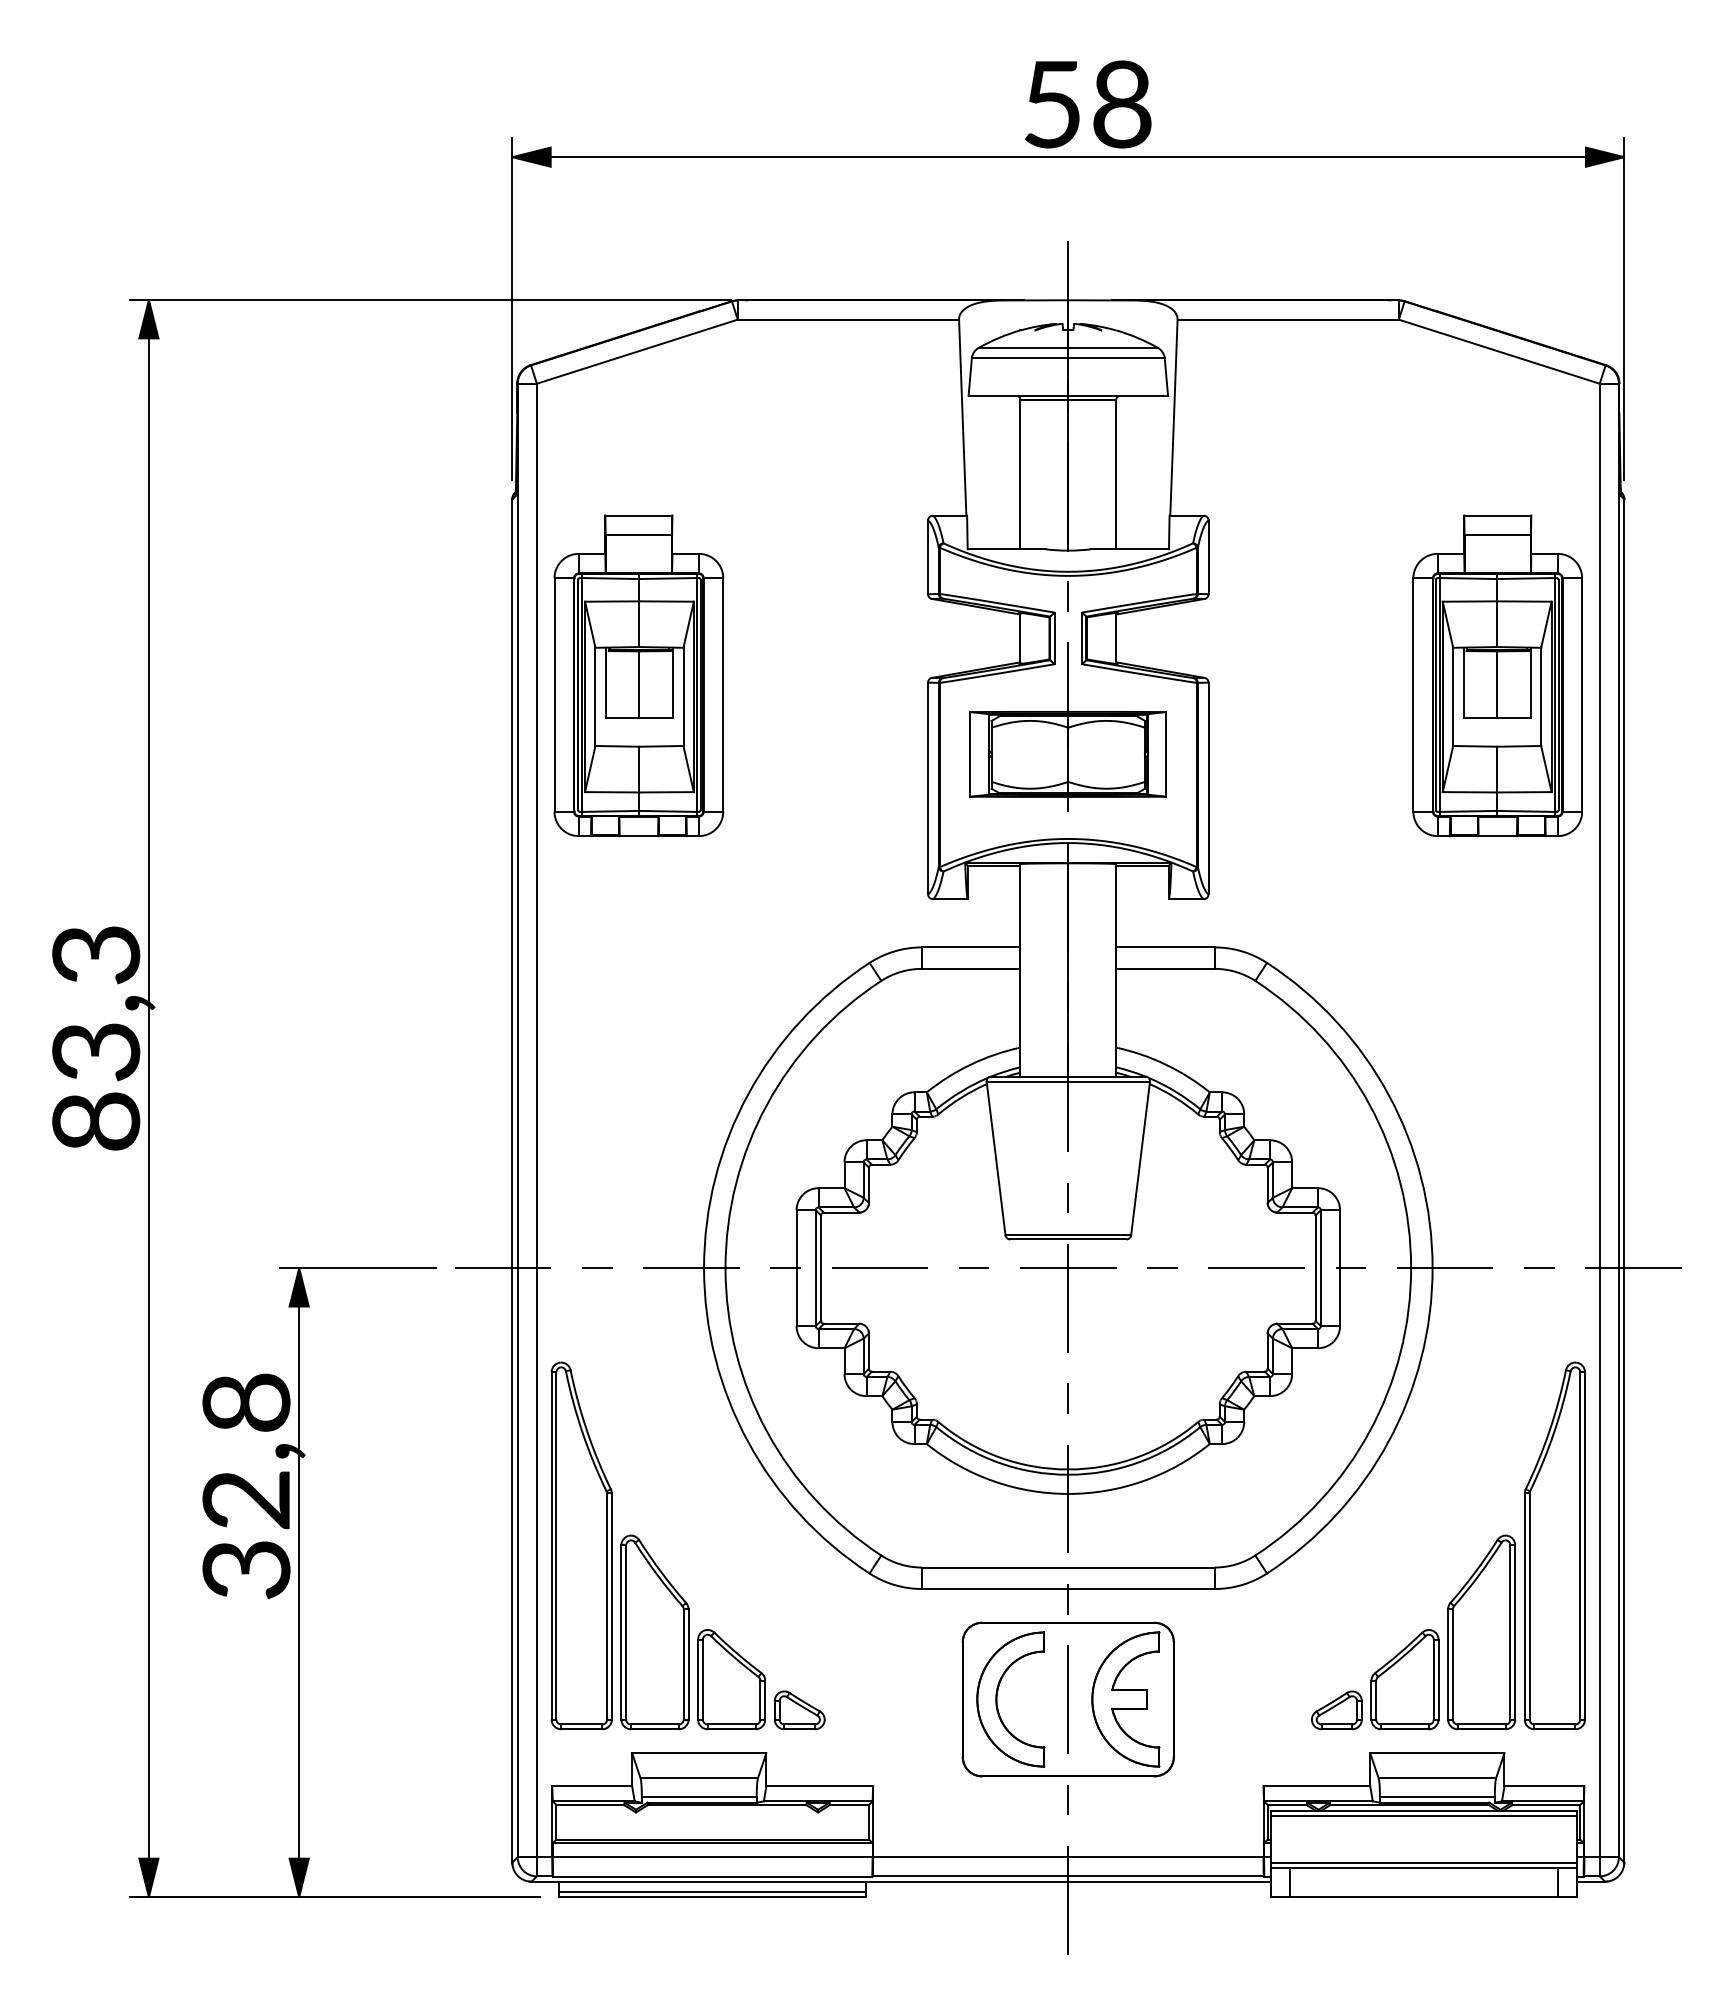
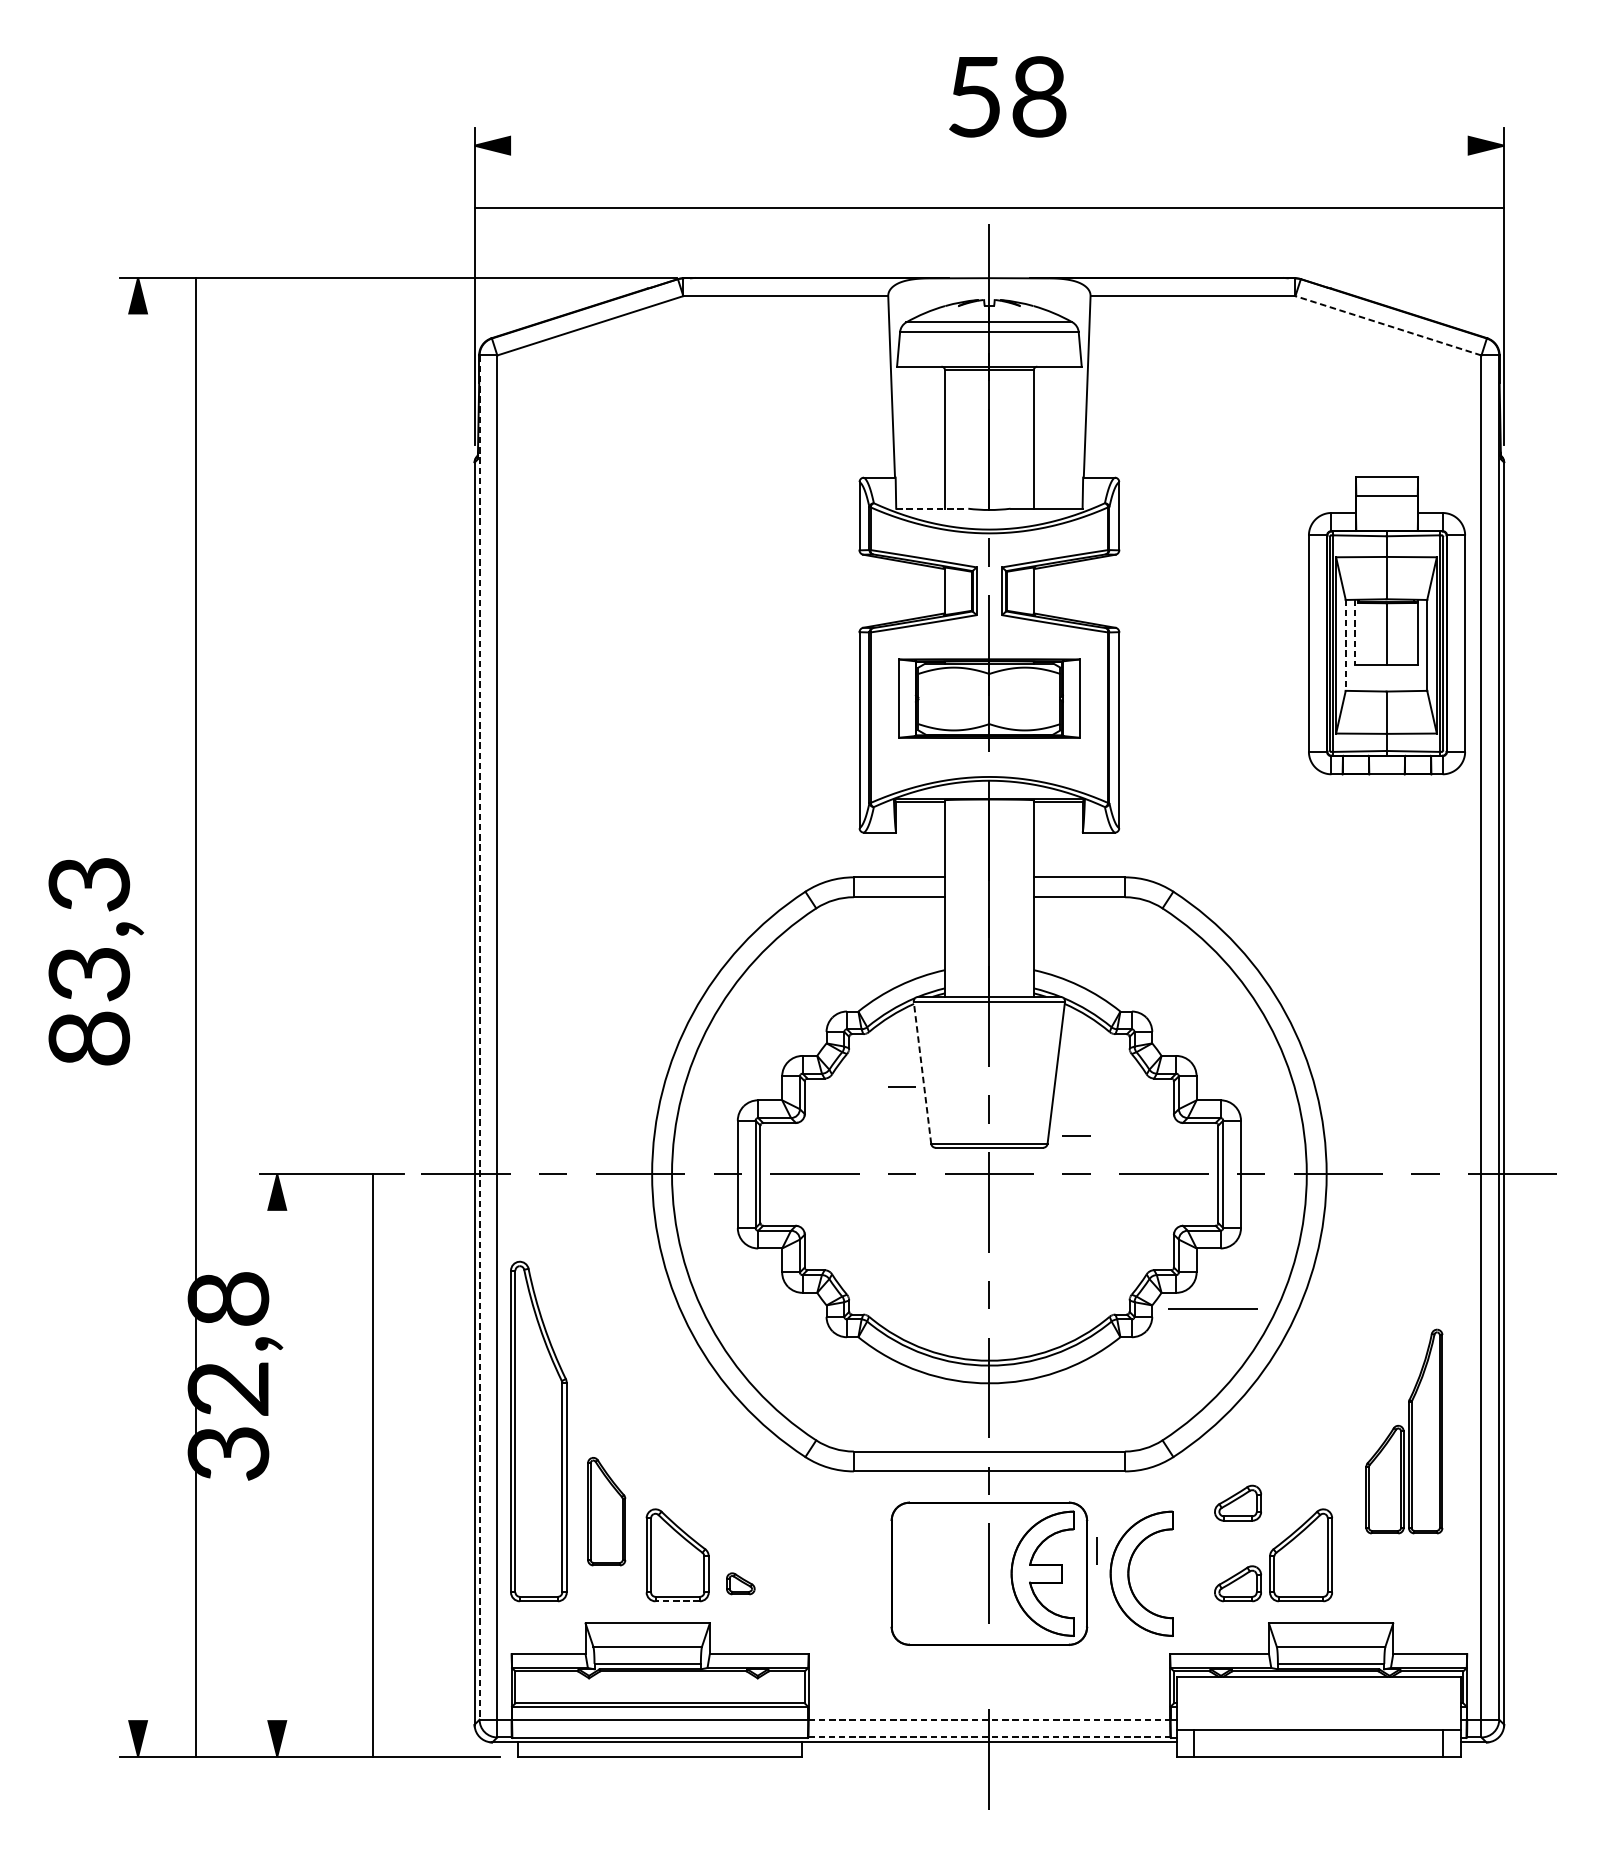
line: (1068, 157) -> (989, 208), moved
line: (1498, 351) -> (1387, 325), solid -> dashed
line: (1006, 549) -> (932, 508), solid -> dashed
part: (638, 675) -> (591, 625), removed
line: (1463, 683) -> (1355, 633), solid -> dashed
line: (1453, 696) -> (1346, 645), solid -> dashed
line: (148, 1098) -> (196, 1017), moved
line: (517, 1120) -> (479, 1037), solid -> dashed
line: (996, 1158) -> (922, 1072), solid -> dashed
line: (973, 1173) -> (901, 1086), added
line: (1162, 1226) -> (1076, 1135), added
line: (1309, 1412) -> (1212, 1307), added
part: (1516, 1545) -> (1404, 1431), size x0.6
line: (299, 1582) -> (372, 1465), moved
part: (1336, 1623) -> (1237, 1503), added
part: (654, 1632) -> (606, 1511), size x0.6
part: (997, 1699) -> (1129, 1573), moved
part: (799, 1710) -> (740, 1583), size x0.6
line: (731, 1729) -> (677, 1601), solid -> dashed
line: (1067, 1799) -> (1096, 1550), moved
line: (1423, 1815) -> (1318, 1681), removed
line: (1068, 1857) -> (989, 1720), solid -> dashed
line: (1423, 1863) -> (1318, 1725), removed
line: (1068, 1876) -> (989, 1737), solid -> dashed
line: (712, 1892) -> (659, 1752), removed

